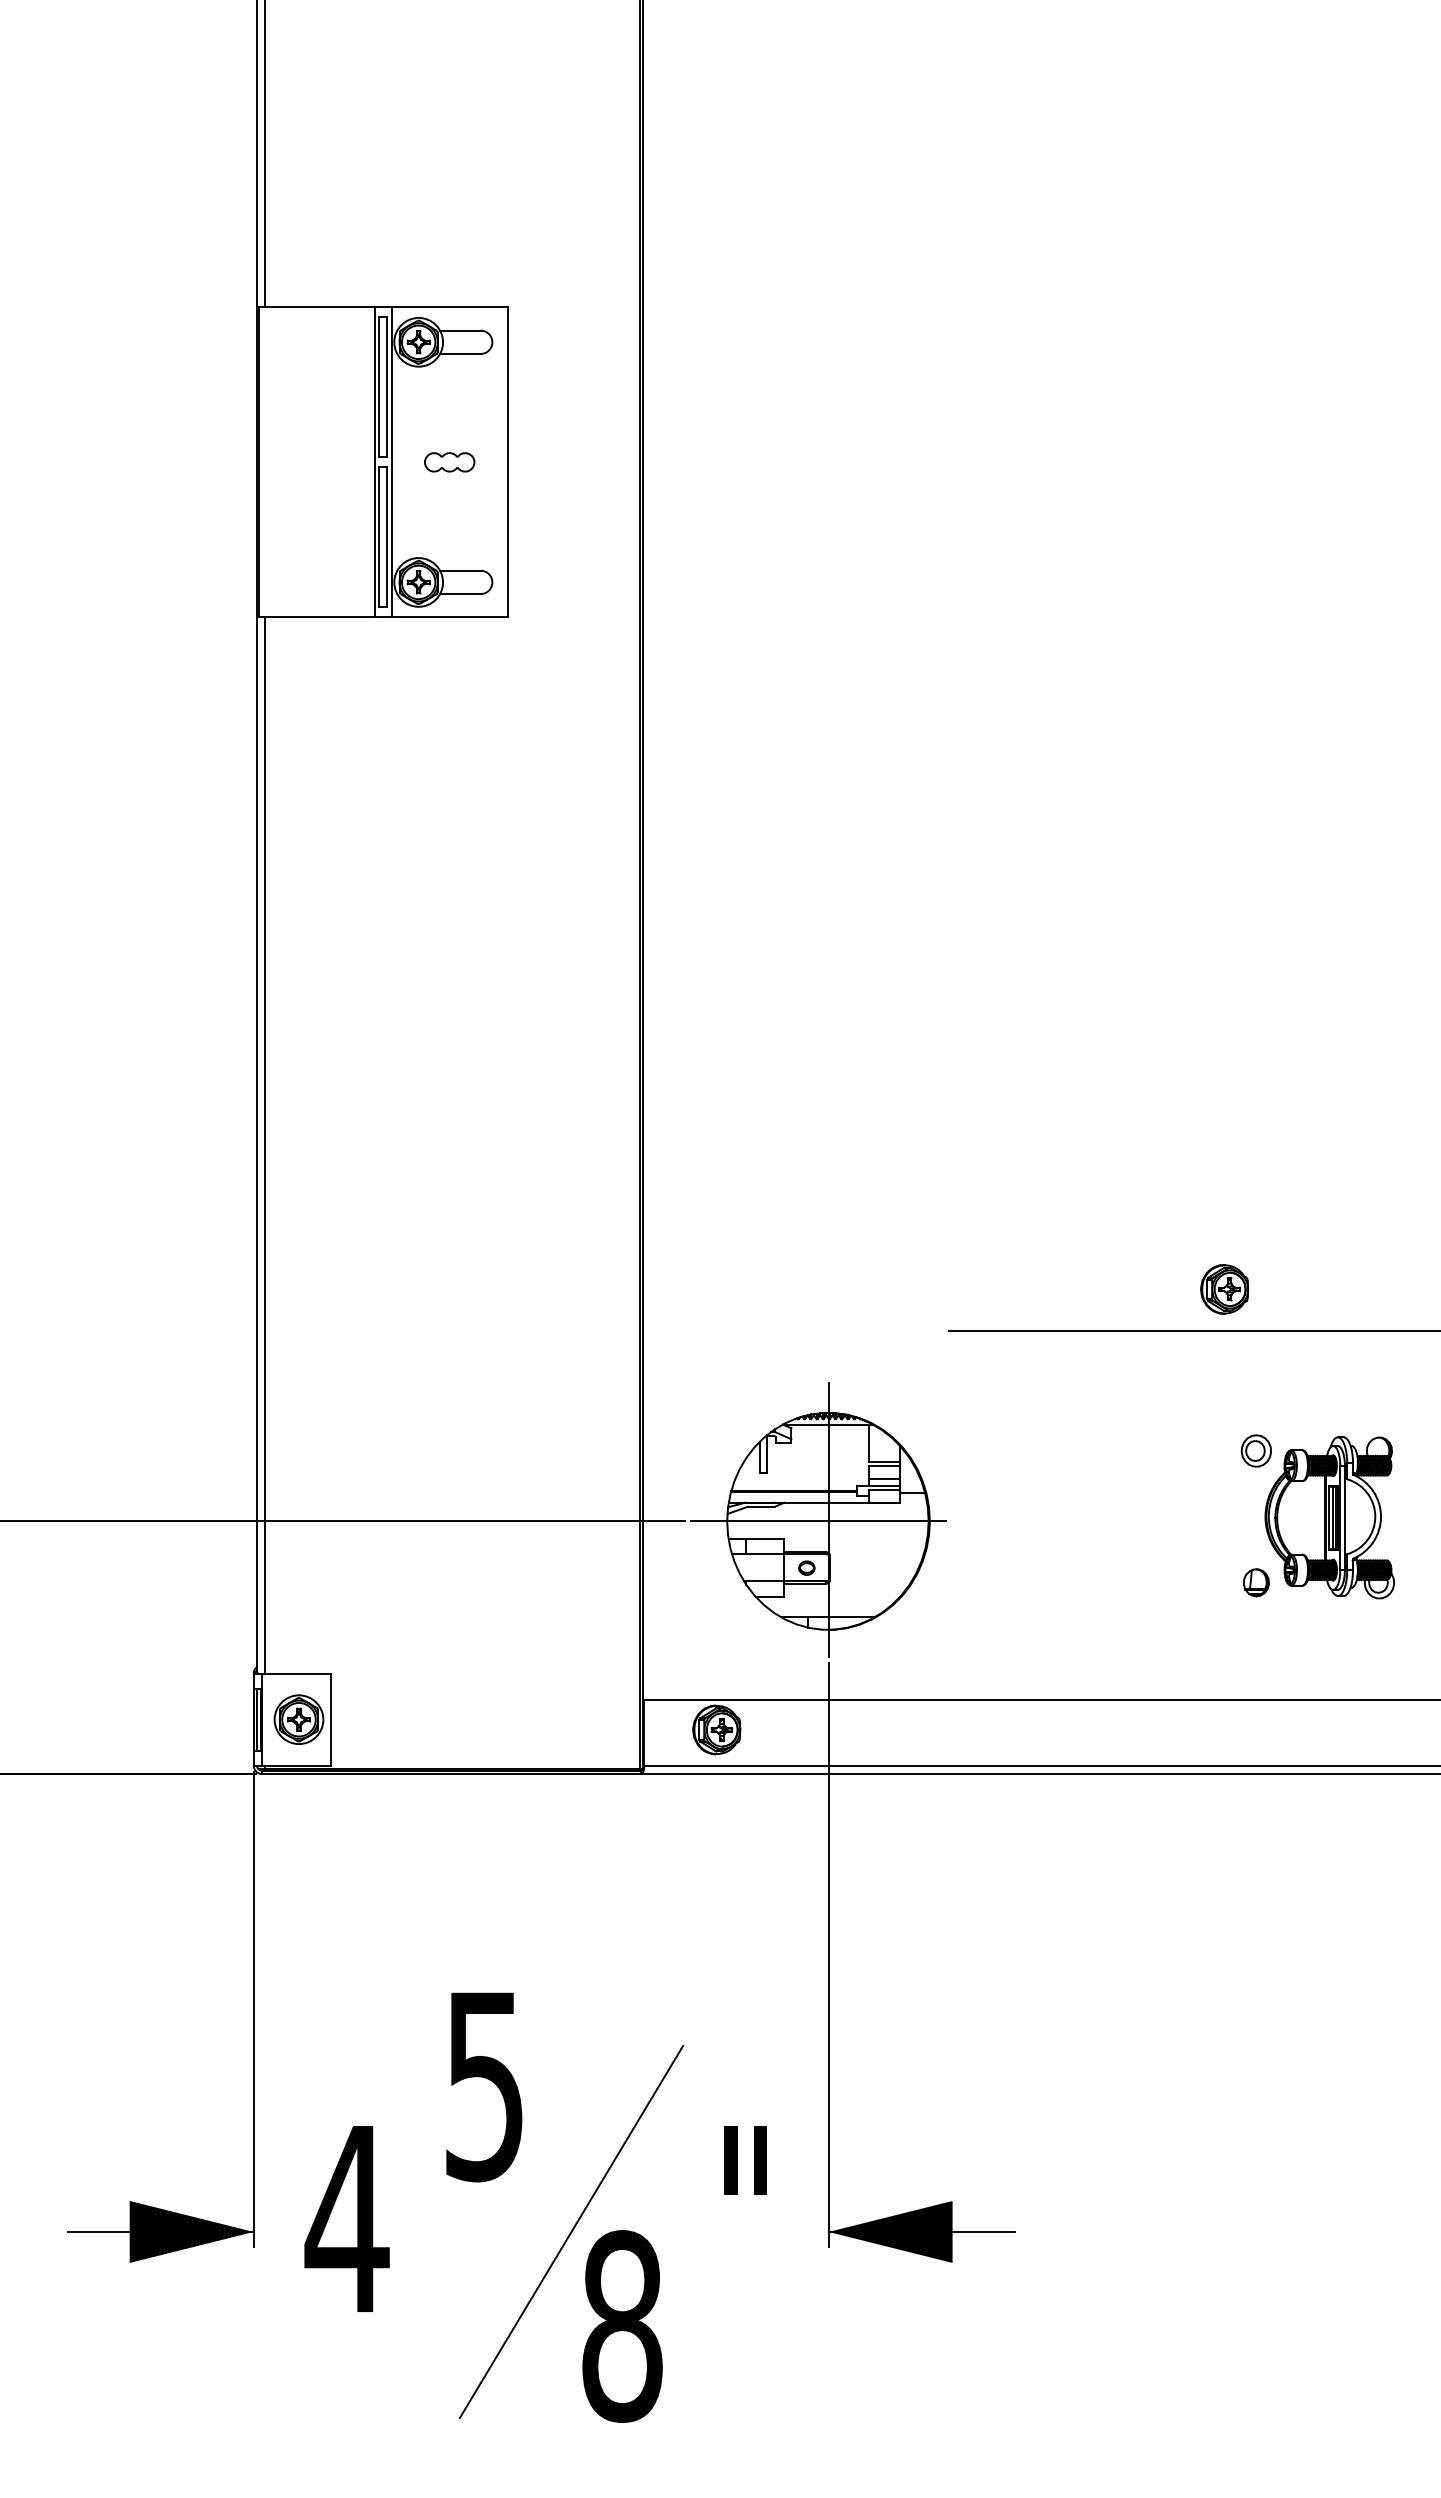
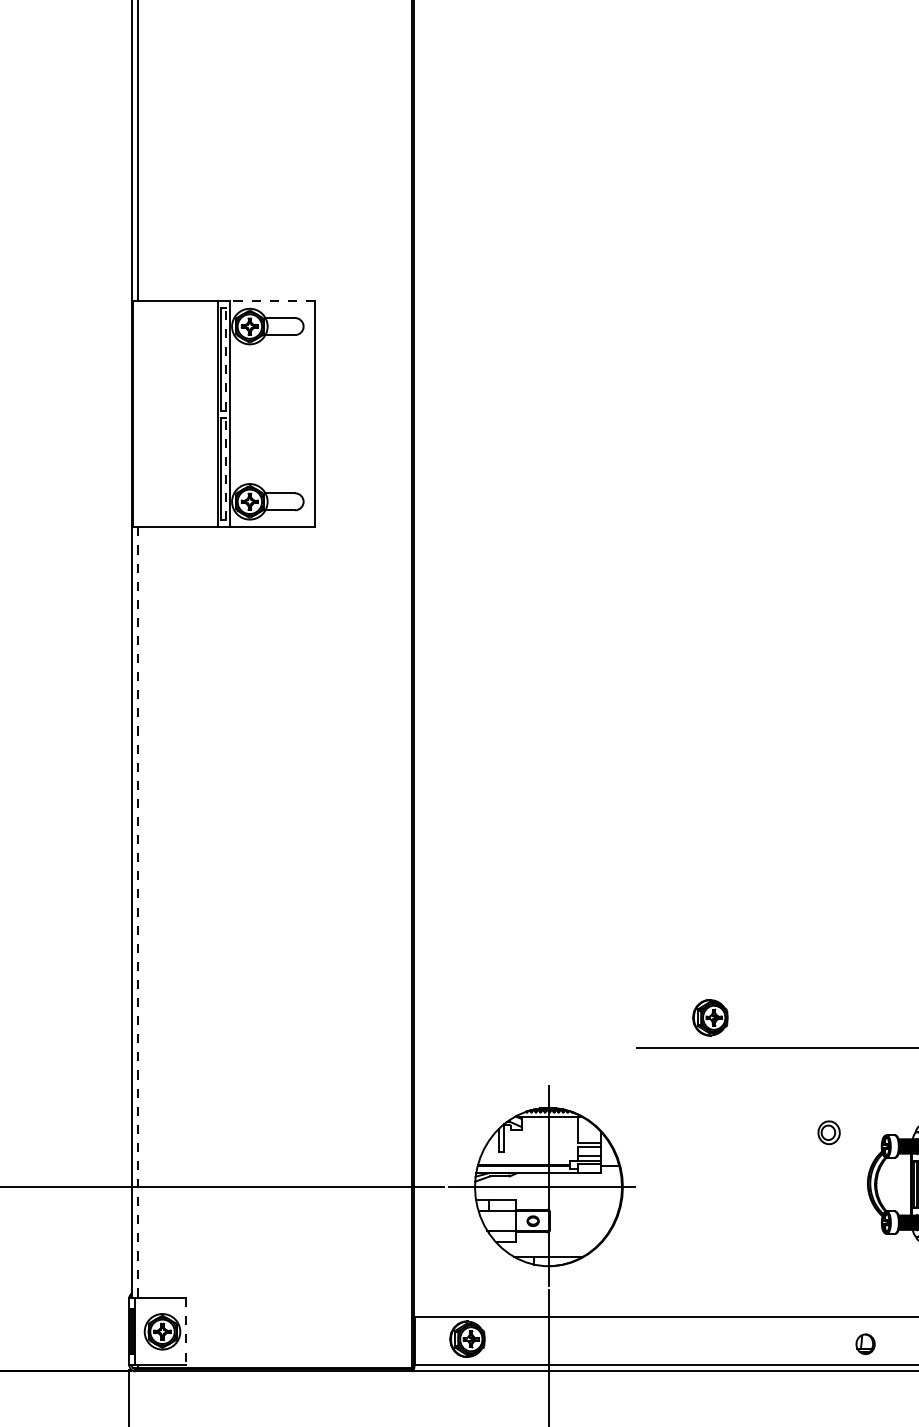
line: (449, 307) -> (272, 301), solid -> dashed
line: (386, 386) -> (226, 358), solid -> dashed
part: (449, 462) -> (272, 414), removed
line: (386, 536) -> (226, 468), solid -> dashed
line: (265, 1146) -> (138, 913), solid -> dashed
part: (1224, 1289) -> (710, 1017), moved
part: (1255, 1450) -> (828, 1132), moved
part: (1256, 1582) -> (865, 1344), moved
line: (331, 1720) -> (186, 1332), solid -> dashed

